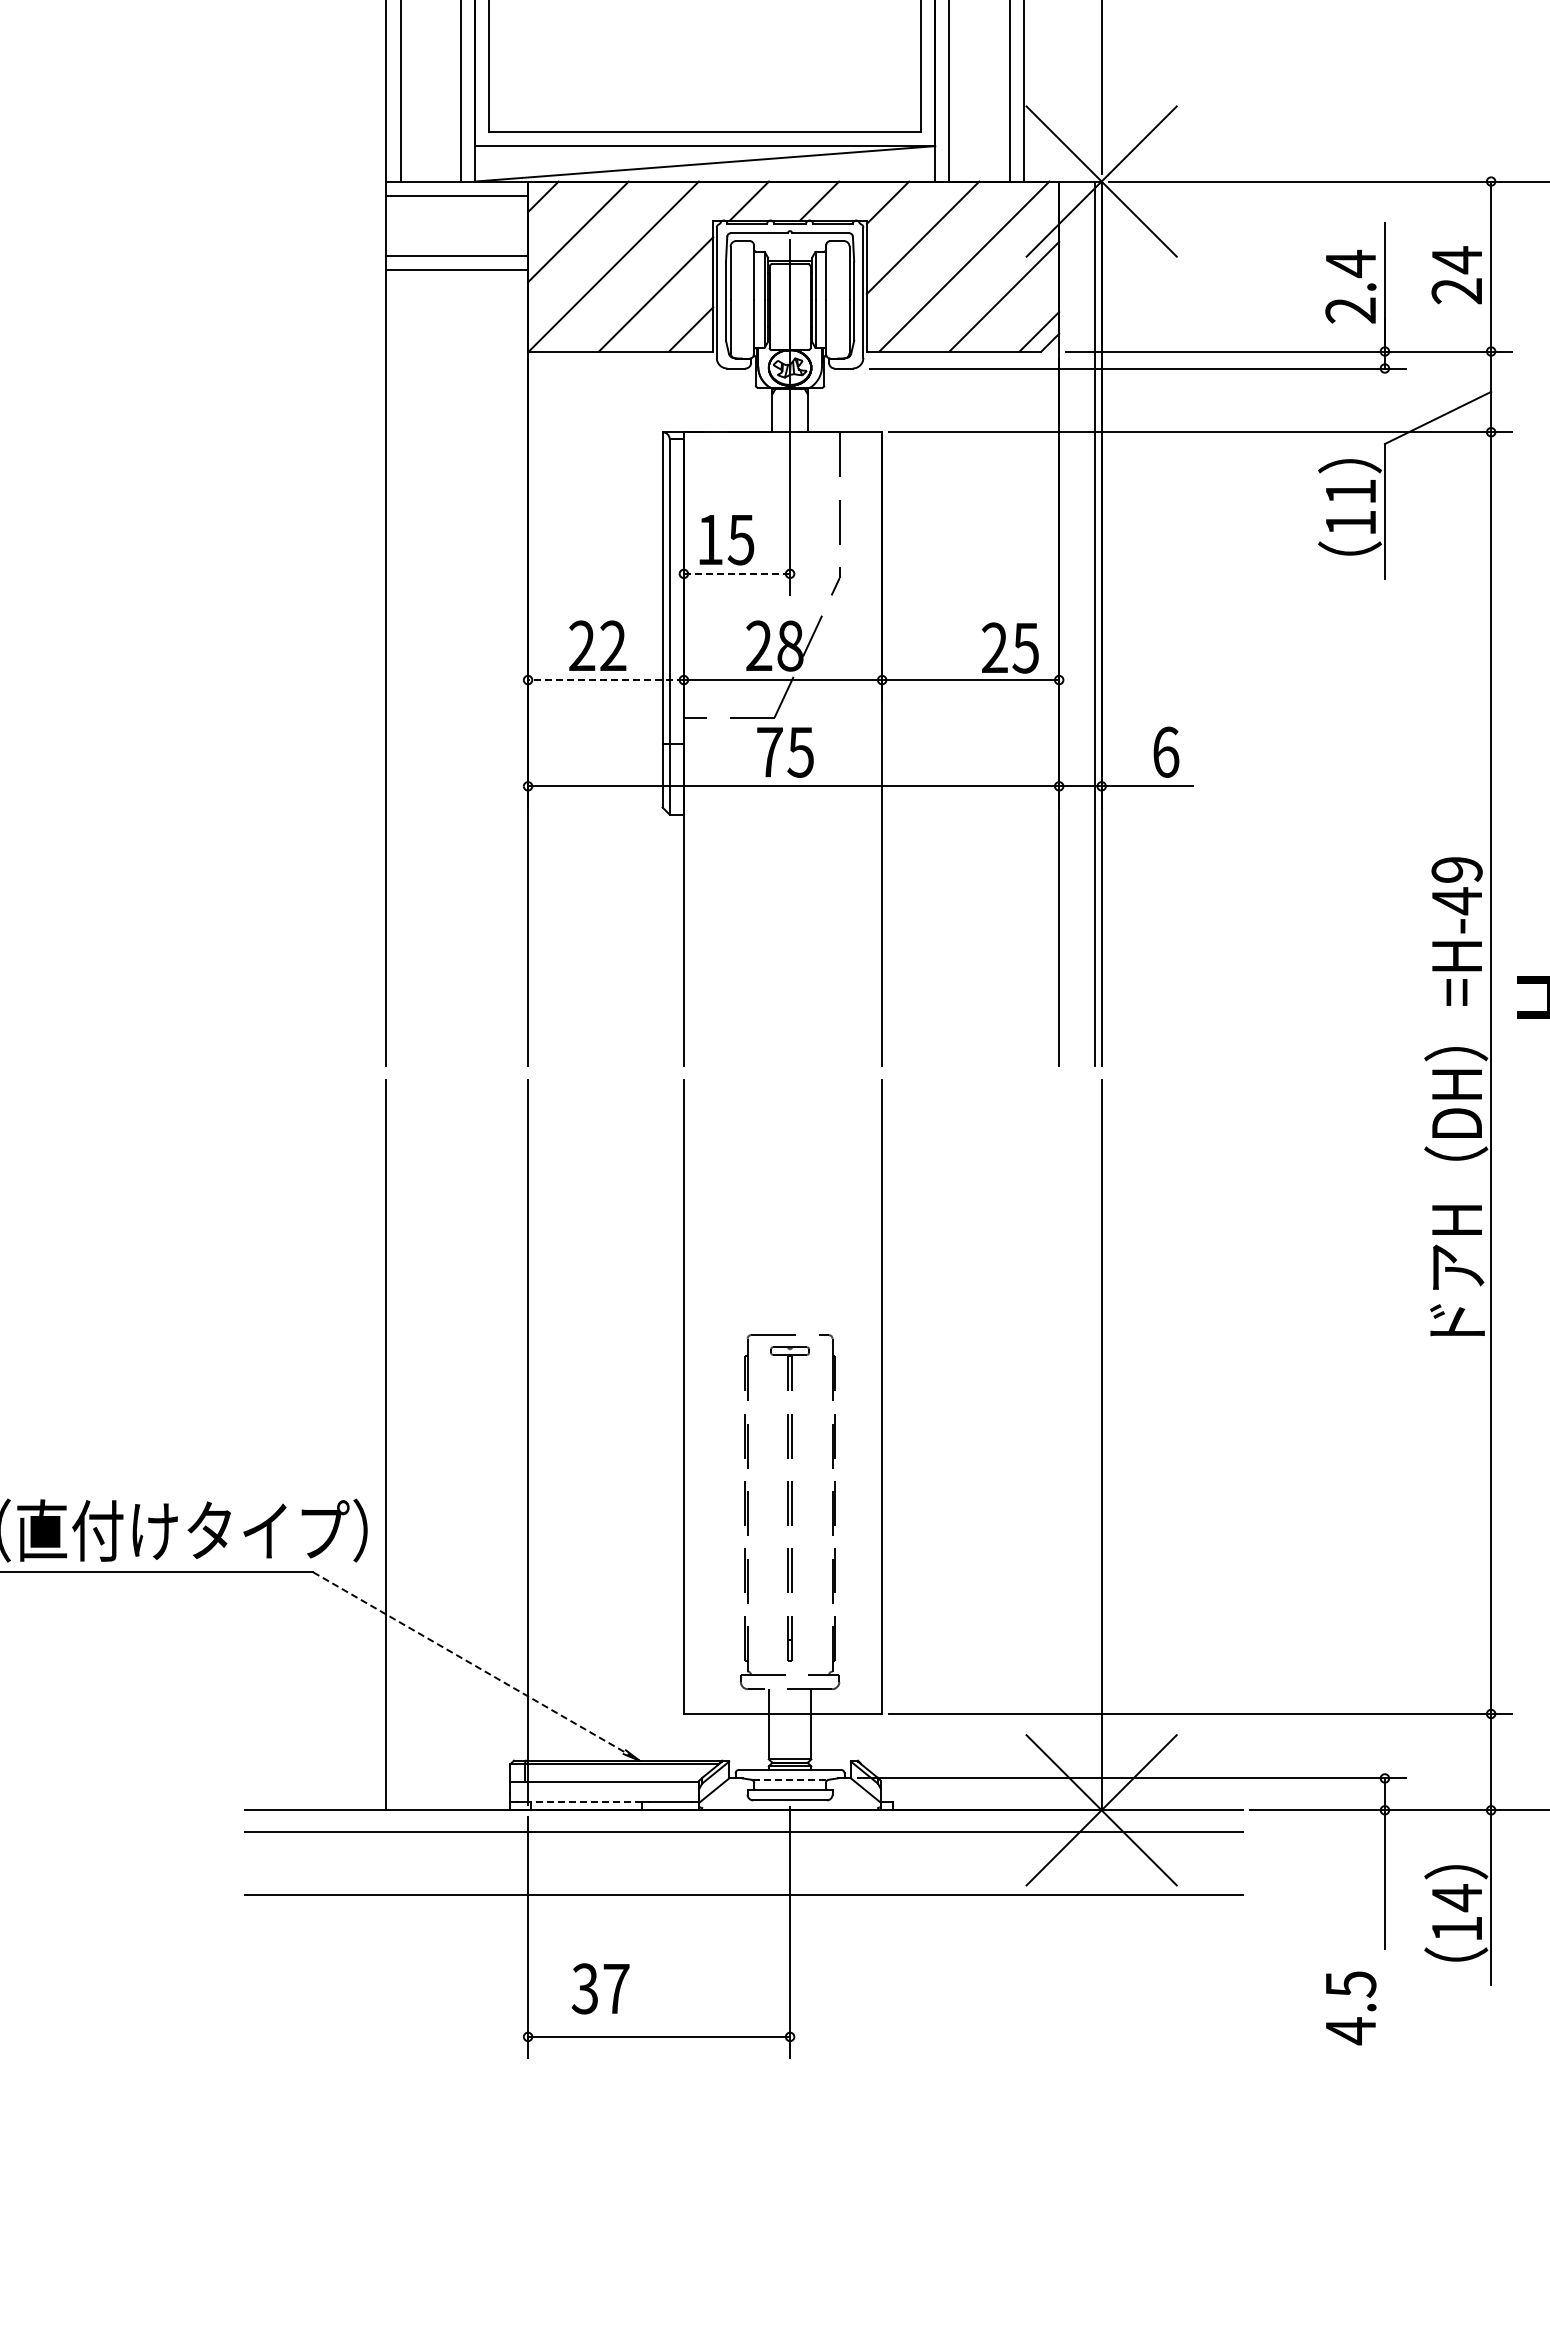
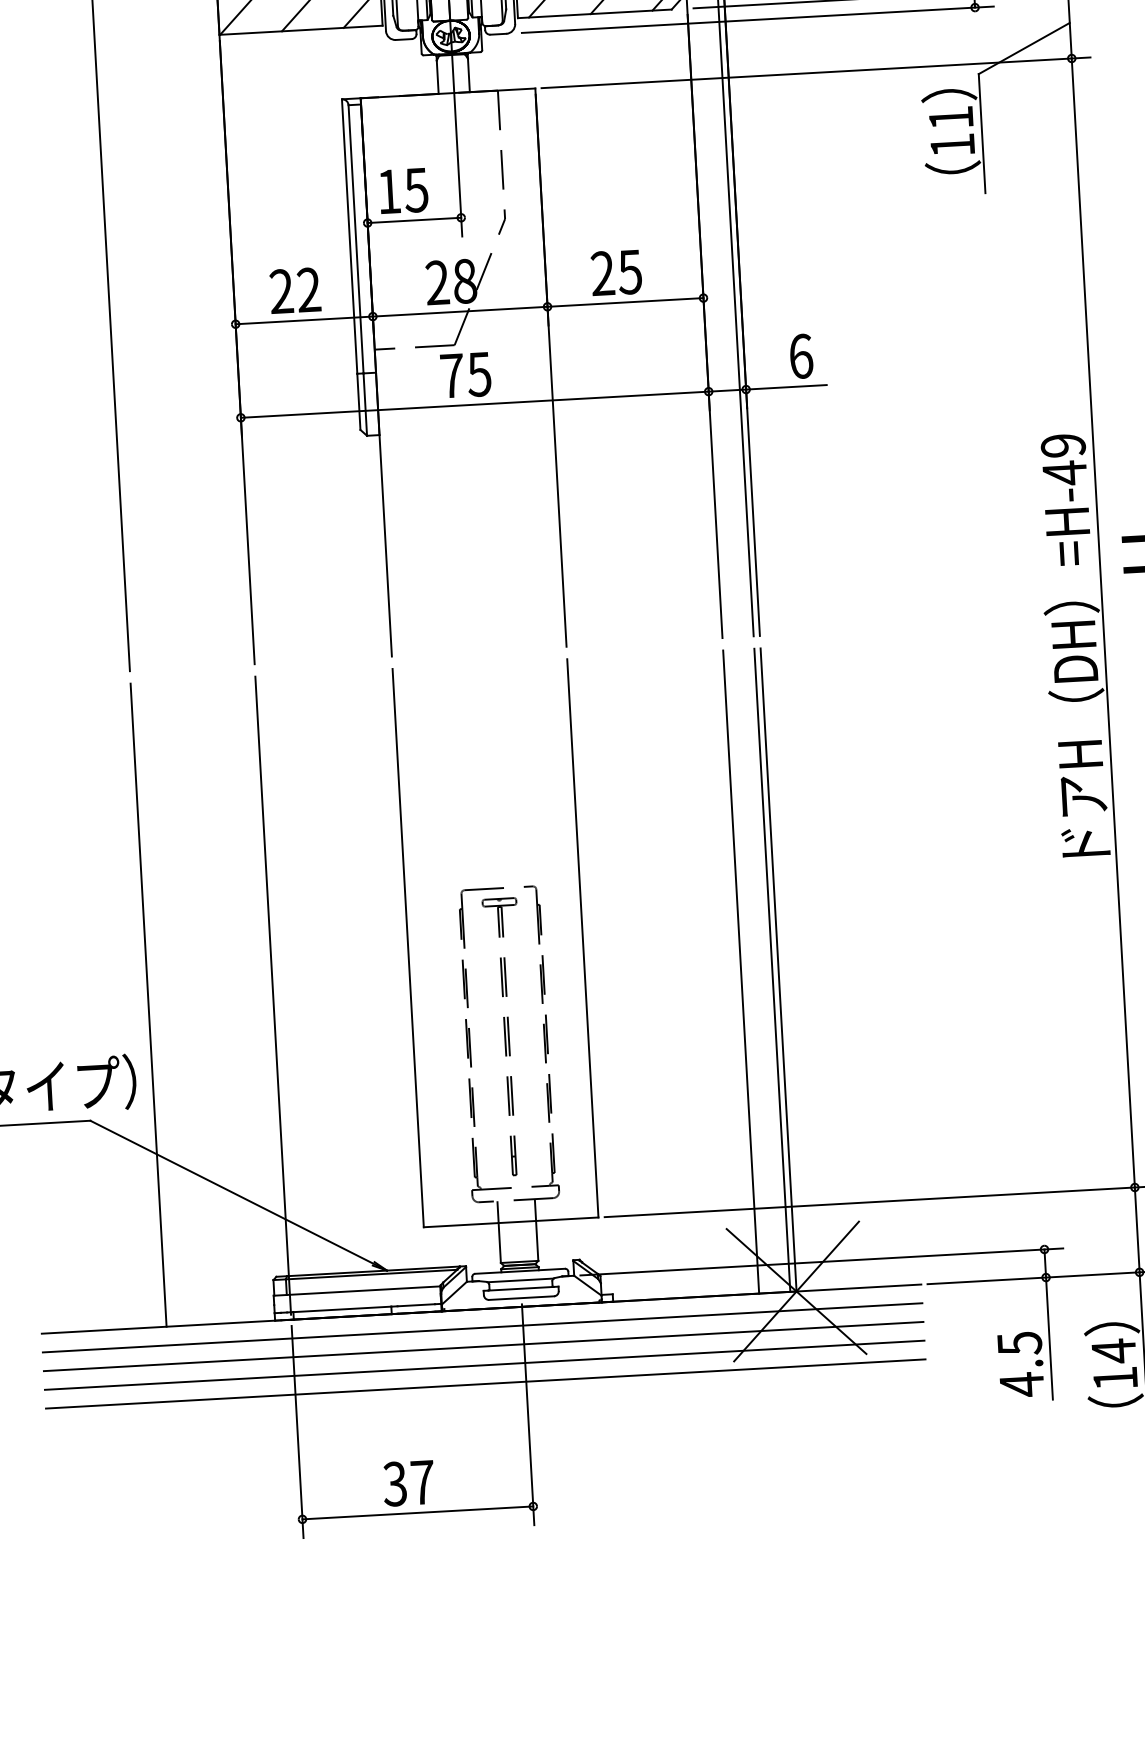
line: (736, 573) -> (414, 220), dashed -> solid
text: (1010, 647) -> (616, 272), moved
line: (605, 680) -> (303, 320), dashed -> solid
line: (1059, 1445) -> (741, 972), added
line: (1094, 1445) -> (772, 970), added
line: (476, 1666) -> (238, 1195), dashed -> solid
line: (790, 1780) -> (521, 1280), dashed -> solid
line: (586, 1801) -> (342, 1309), dashed -> solid
line: (743, 1852) -> (483, 1346), added
line: (743, 1874) -> (484, 1365), added
text: (600, 1988) -> (408, 1483), moved
text: (1351, 2008) -> (1021, 1364), moved

